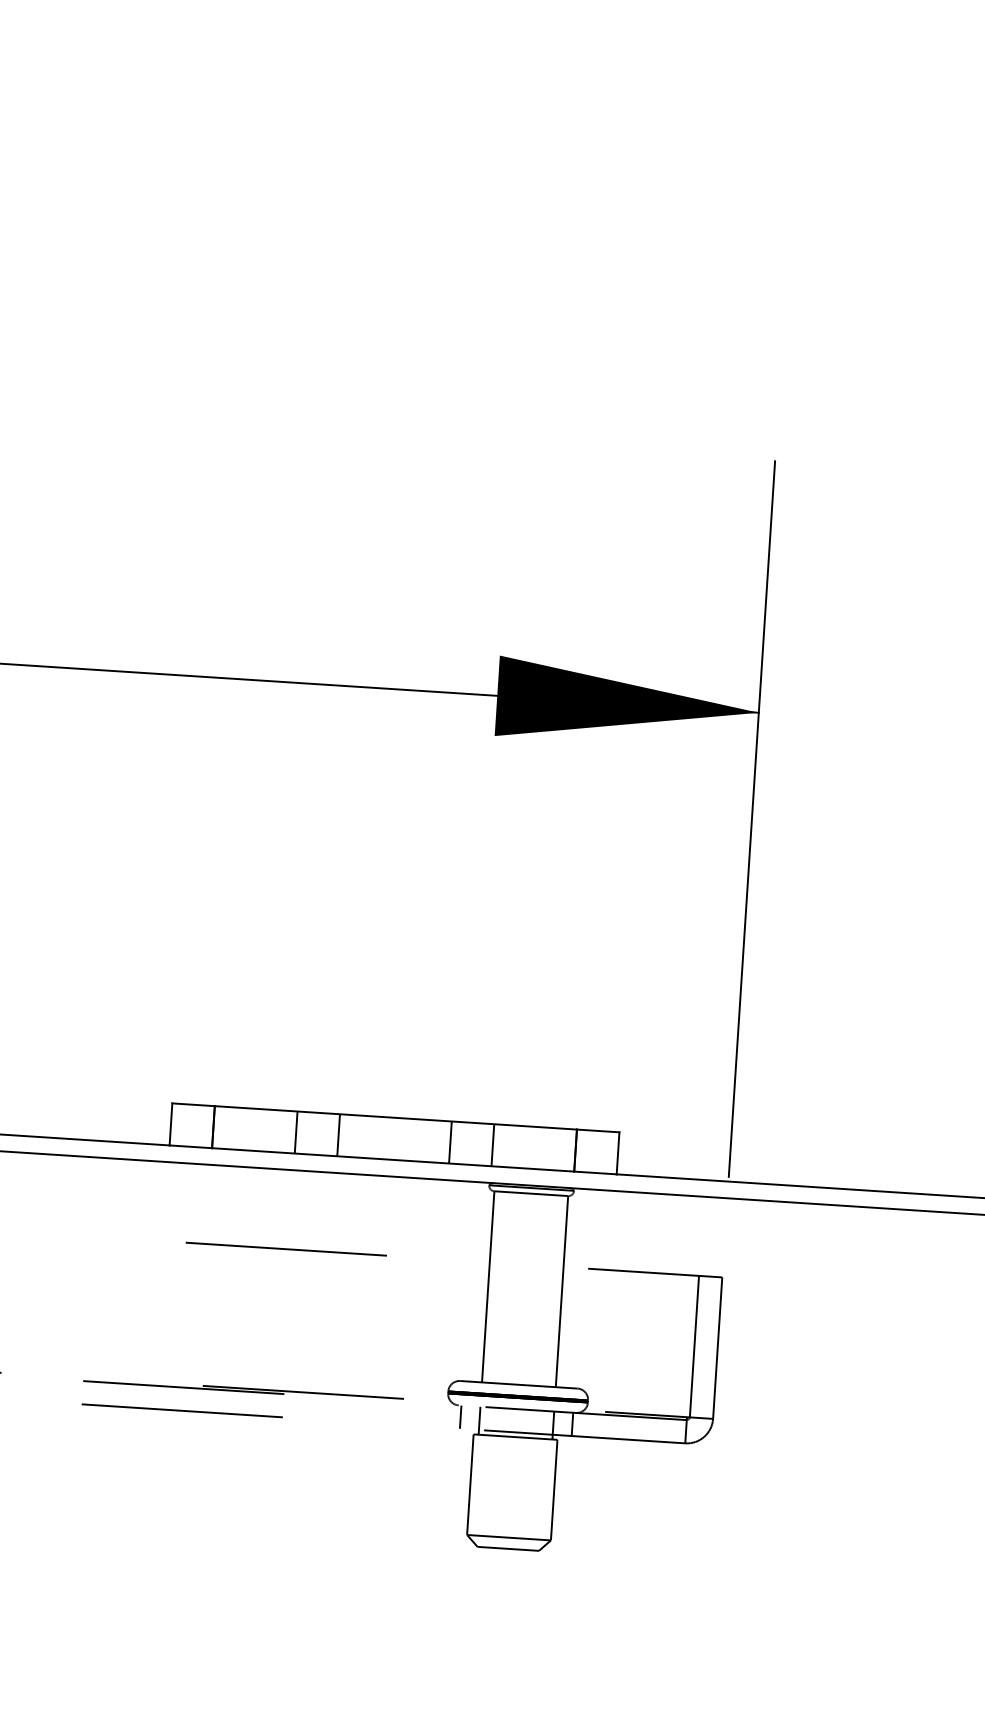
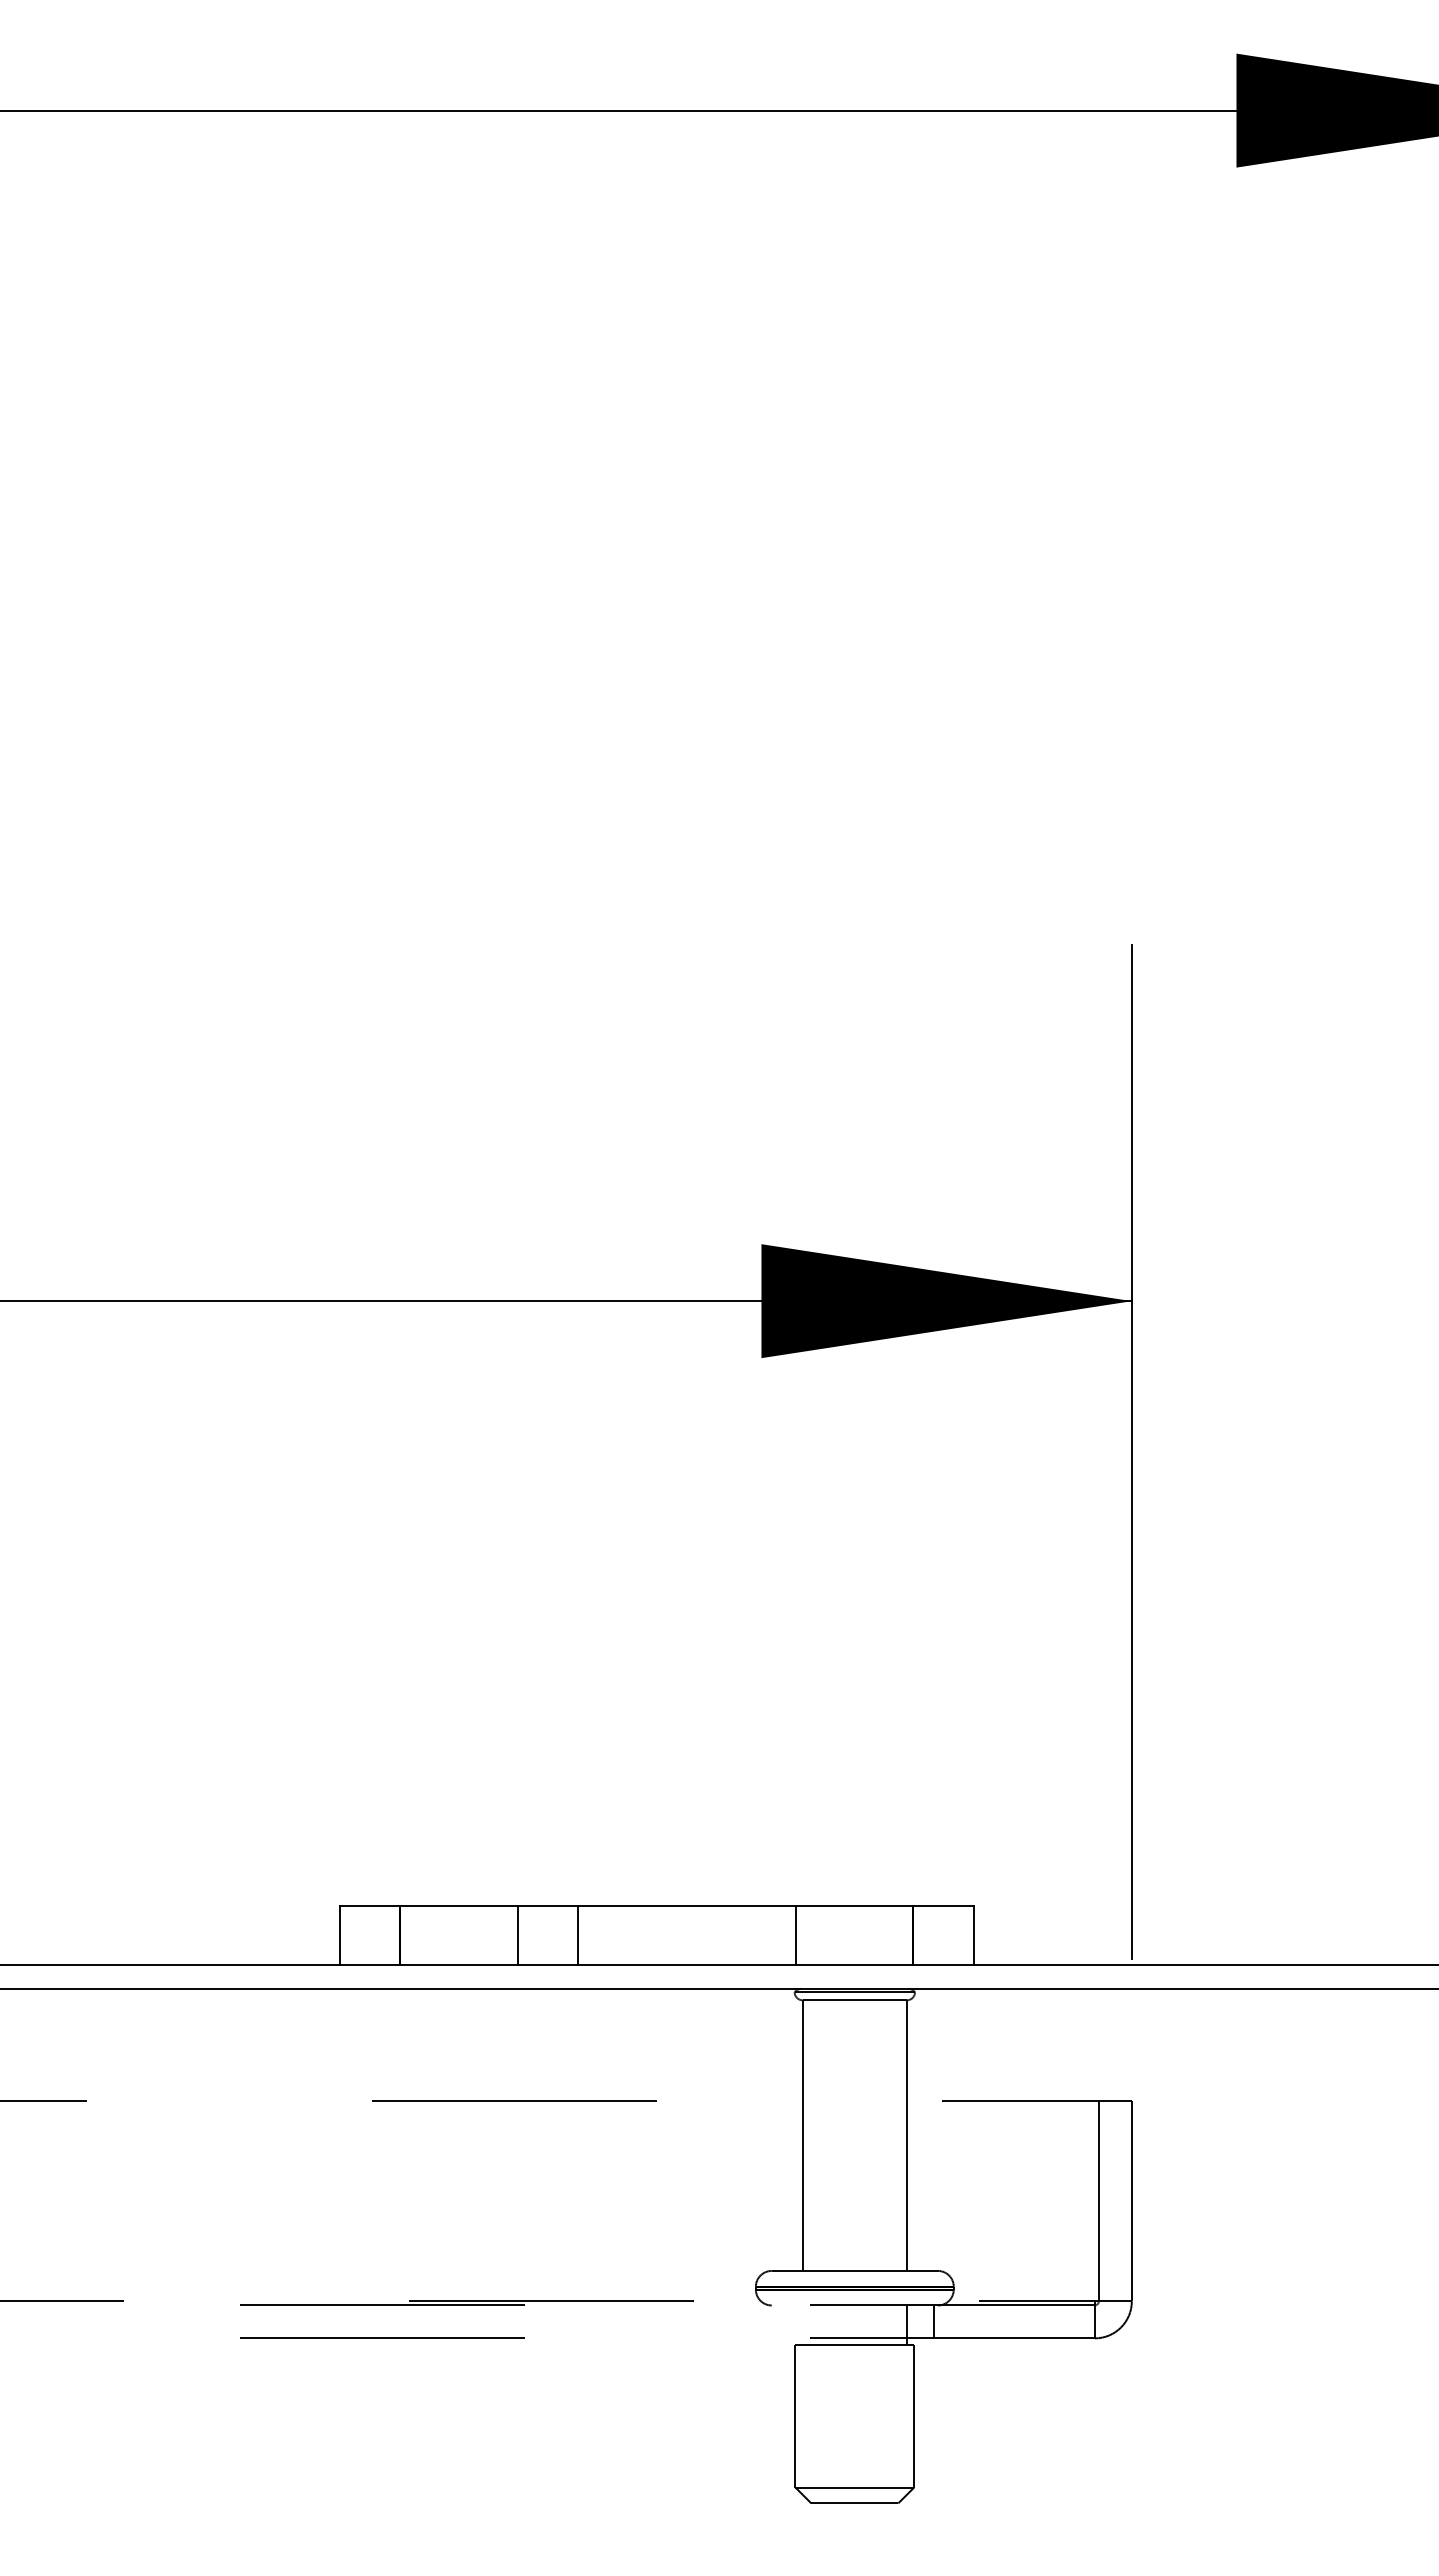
line: (450, 1142) -> (736, 1935), removed
line: (460, 1416) -> (775, 2321), removed
line: (479, 1420) -> (802, 2325), removed

